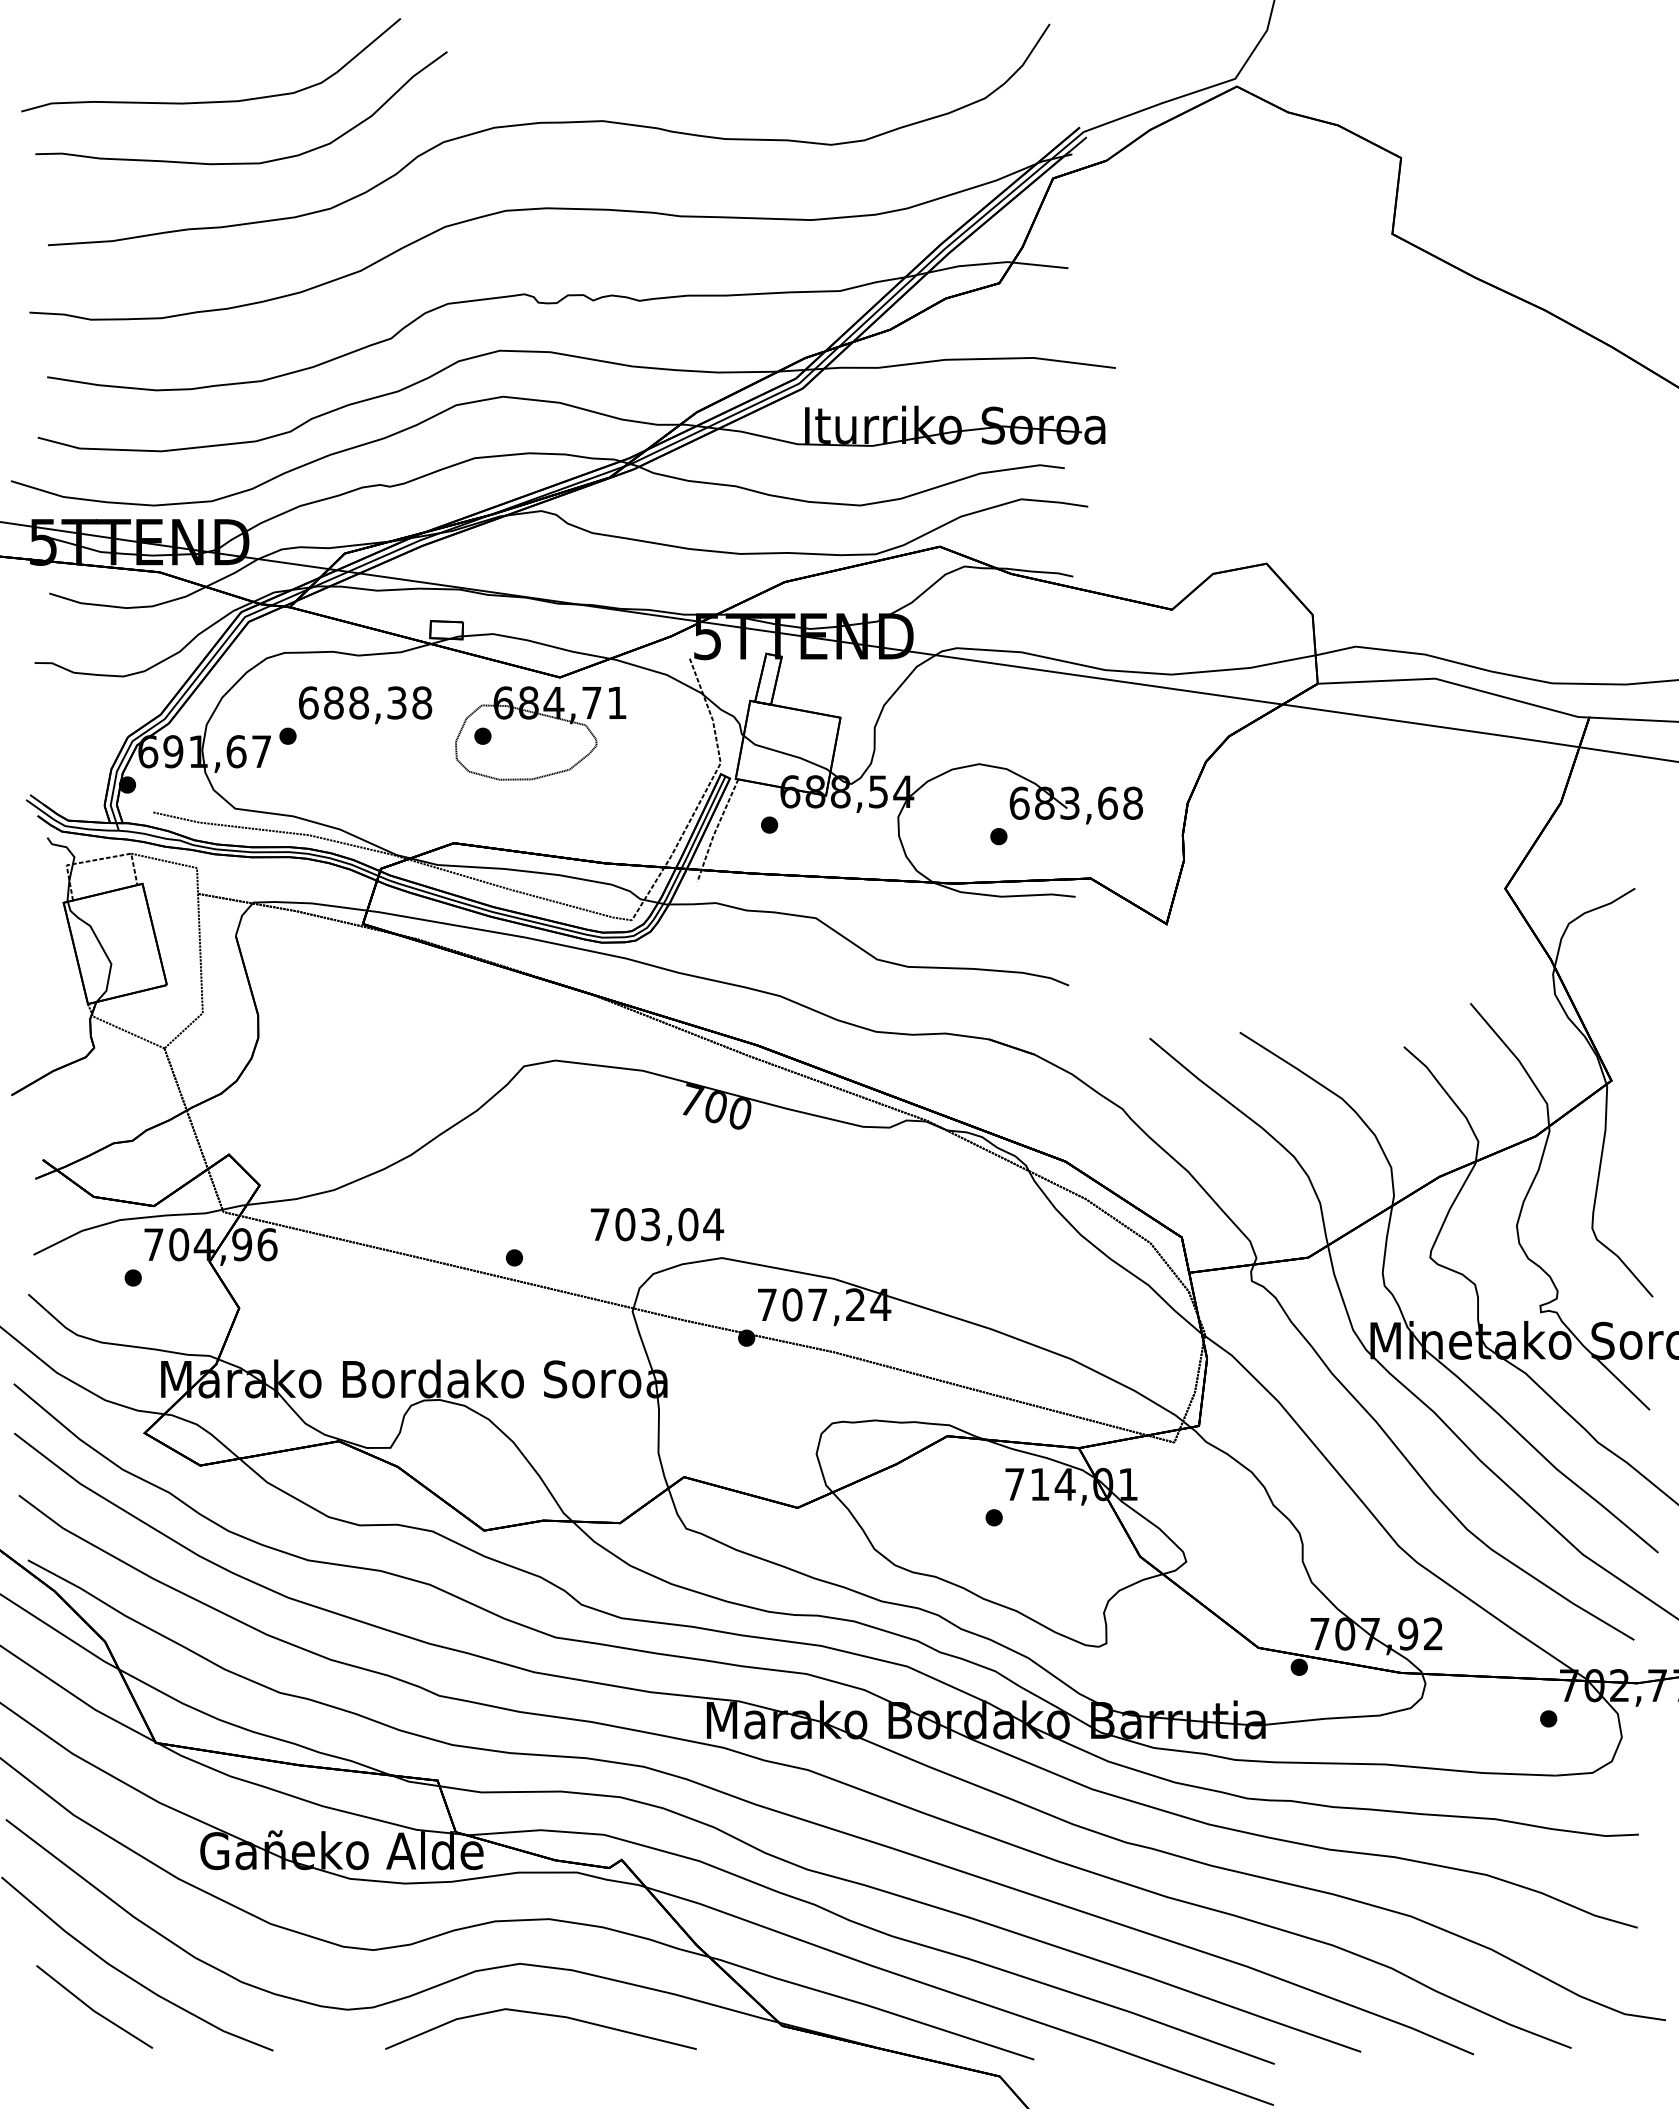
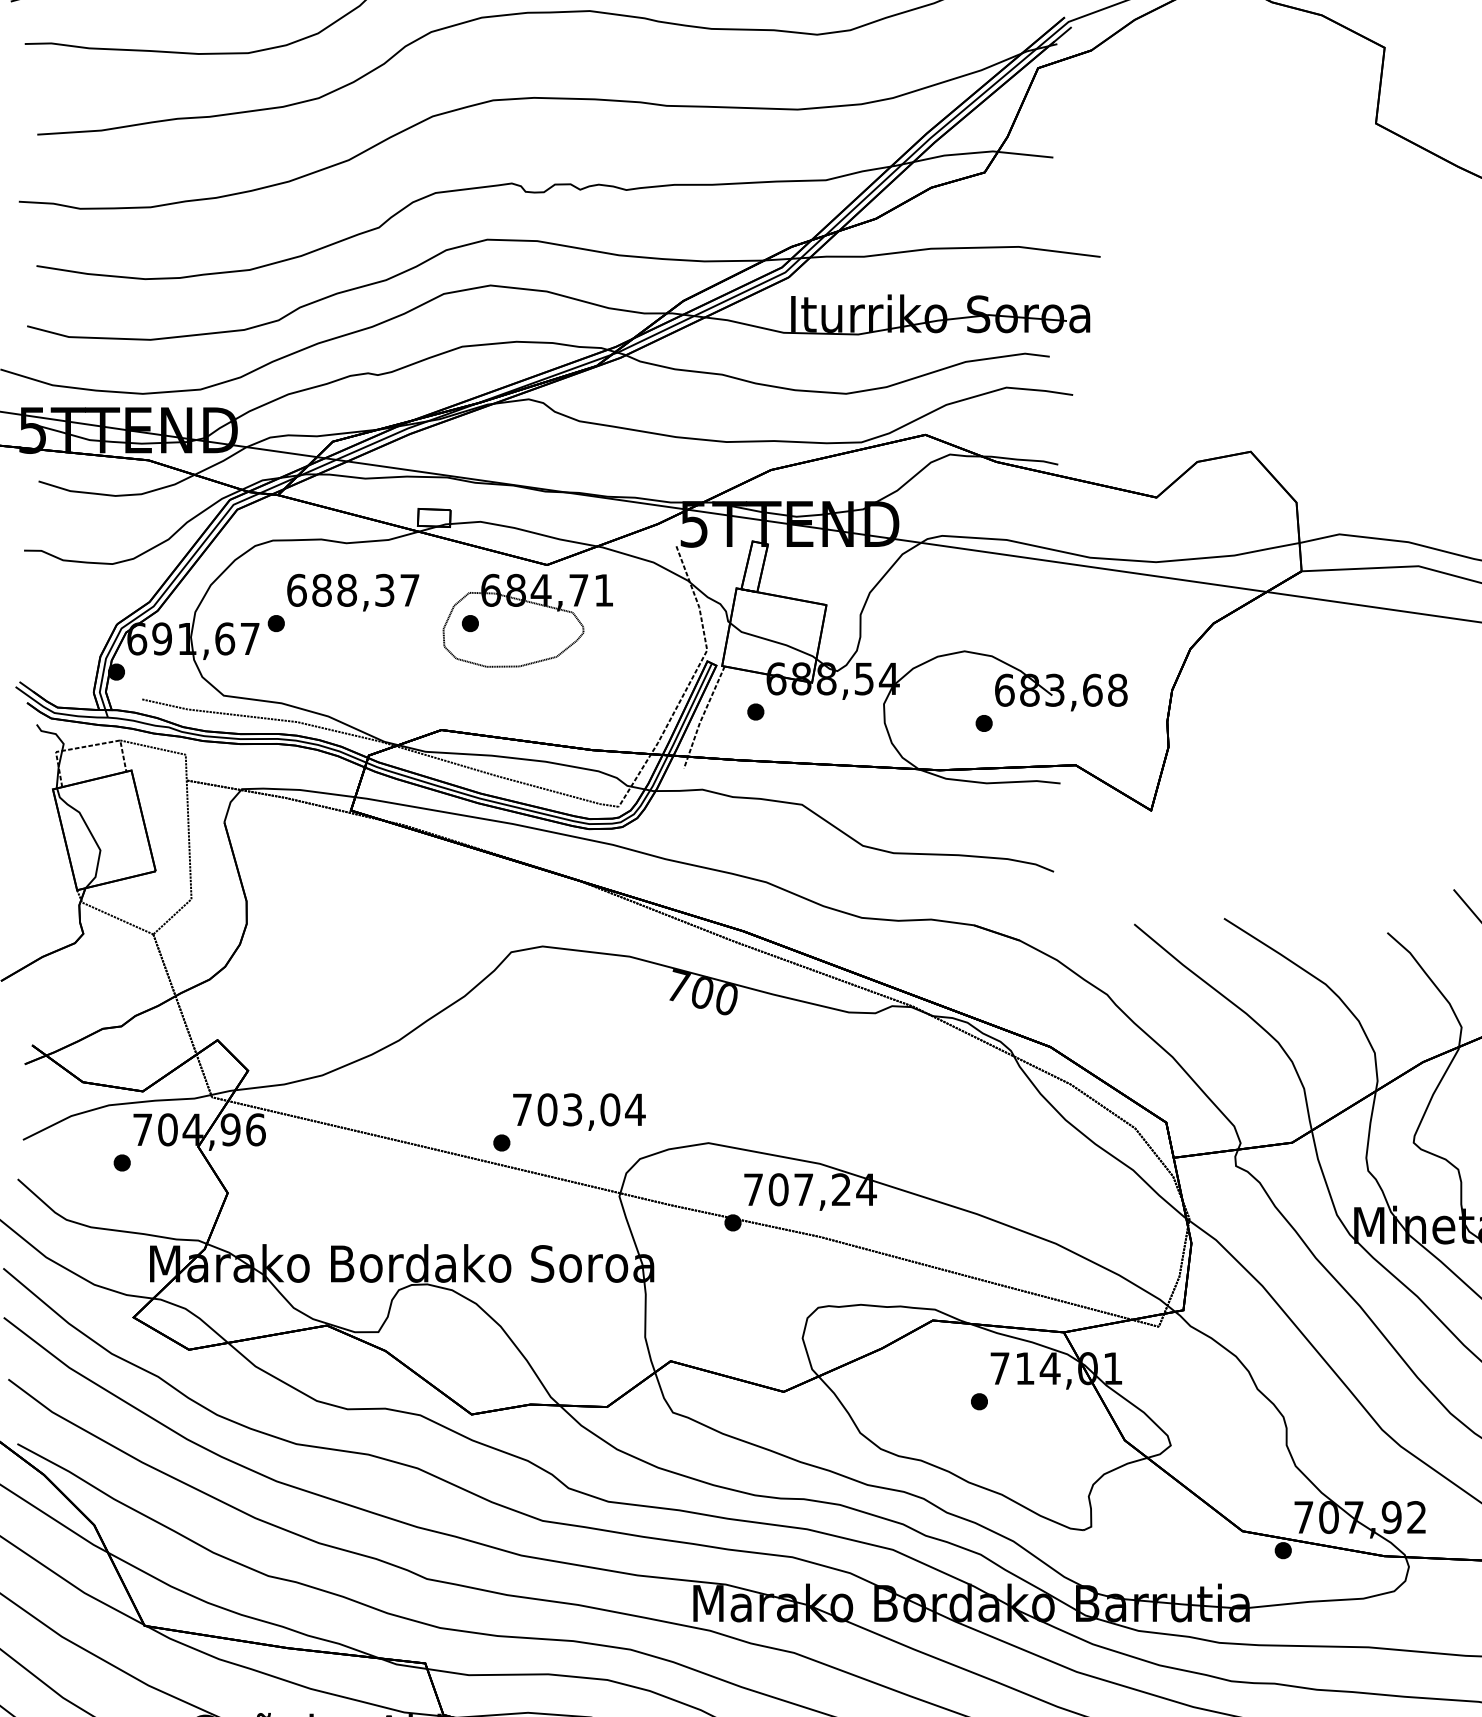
text: (422, 702) -> (410, 589), 688,38 -> 688,37
text: (657, 1226) -> (579, 1111), moved

